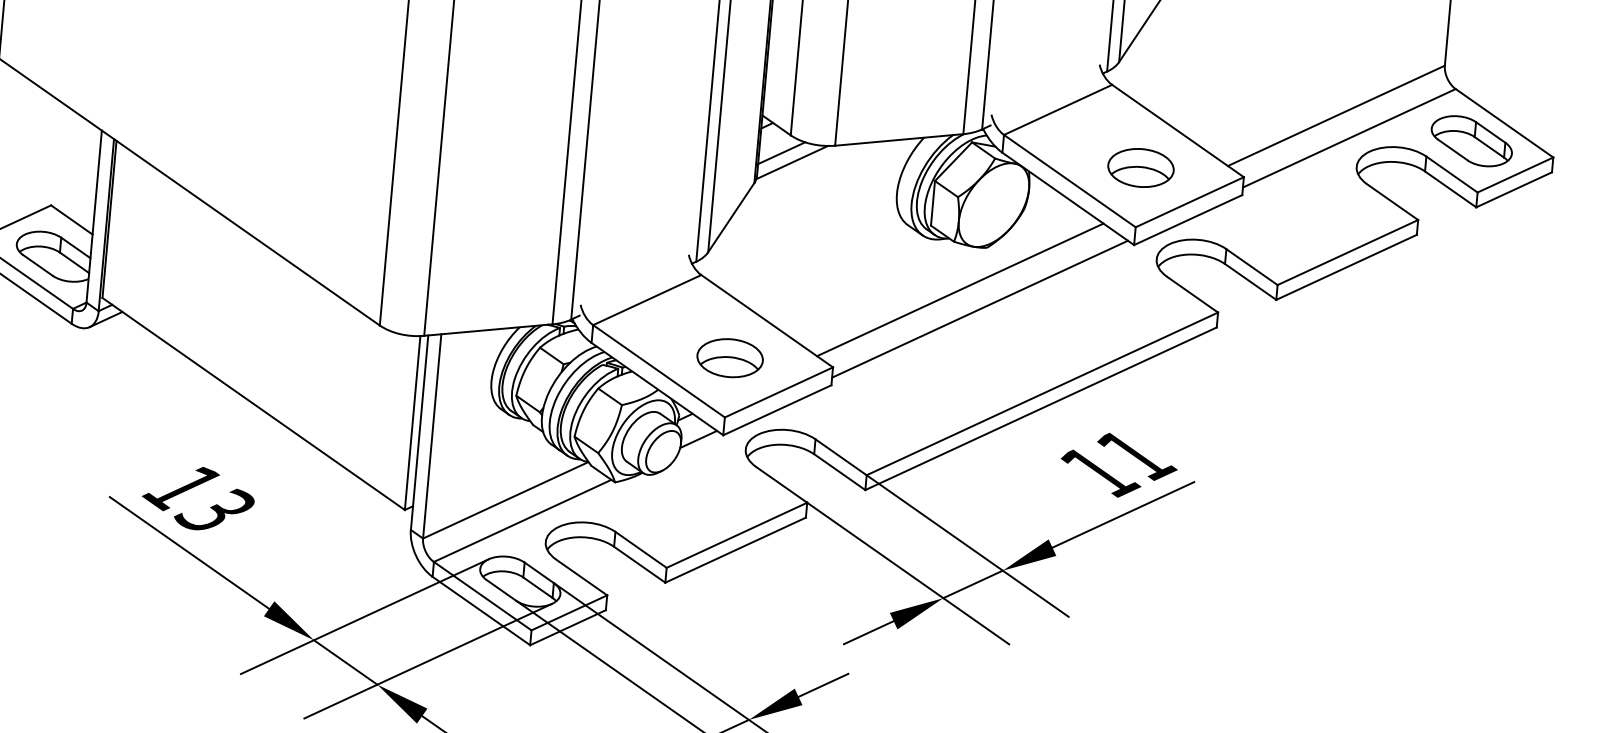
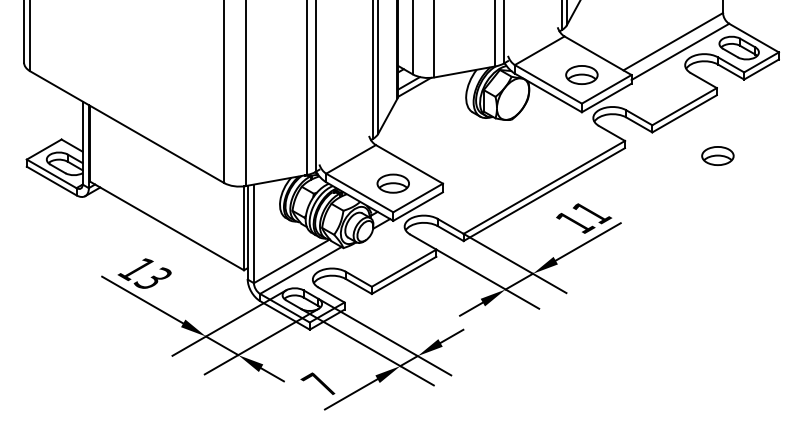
line: (960, 290) -> (500, 141), removed
line: (979, 309) -> (510, 149), removed
part: (1407, 359) -> (717, 155), added

